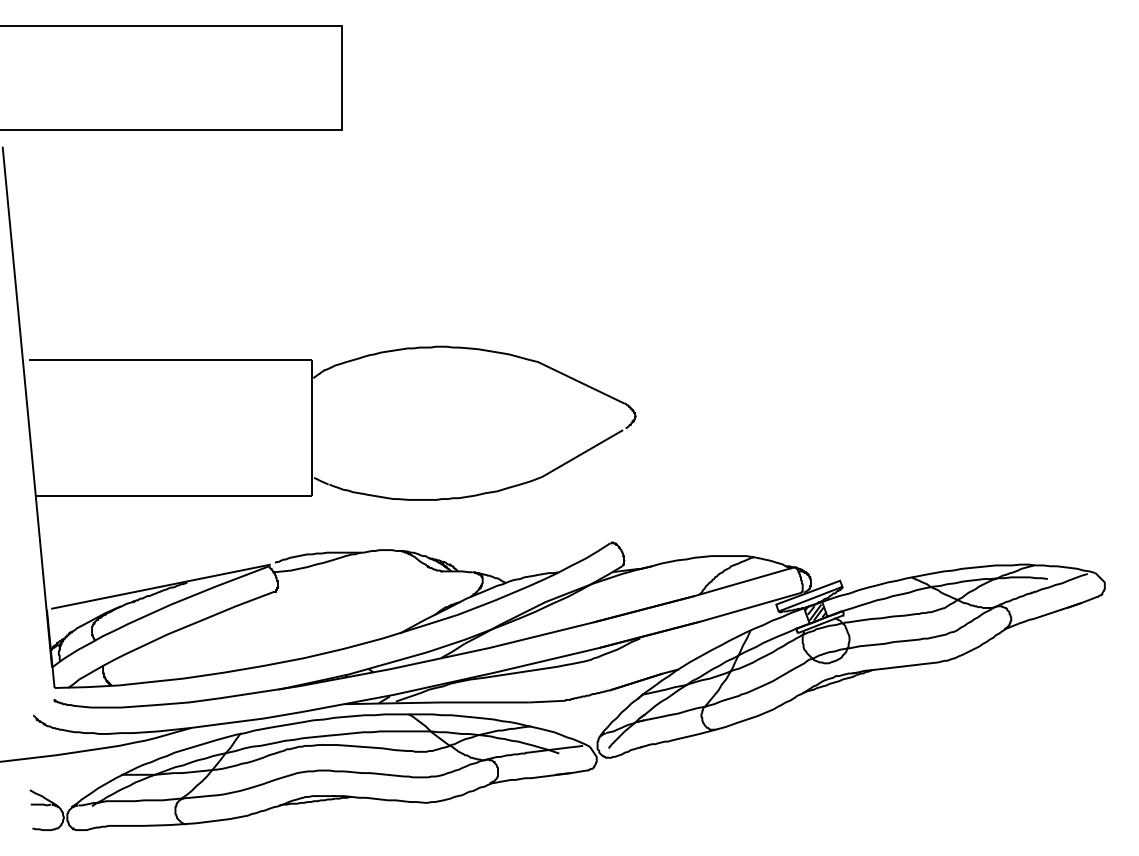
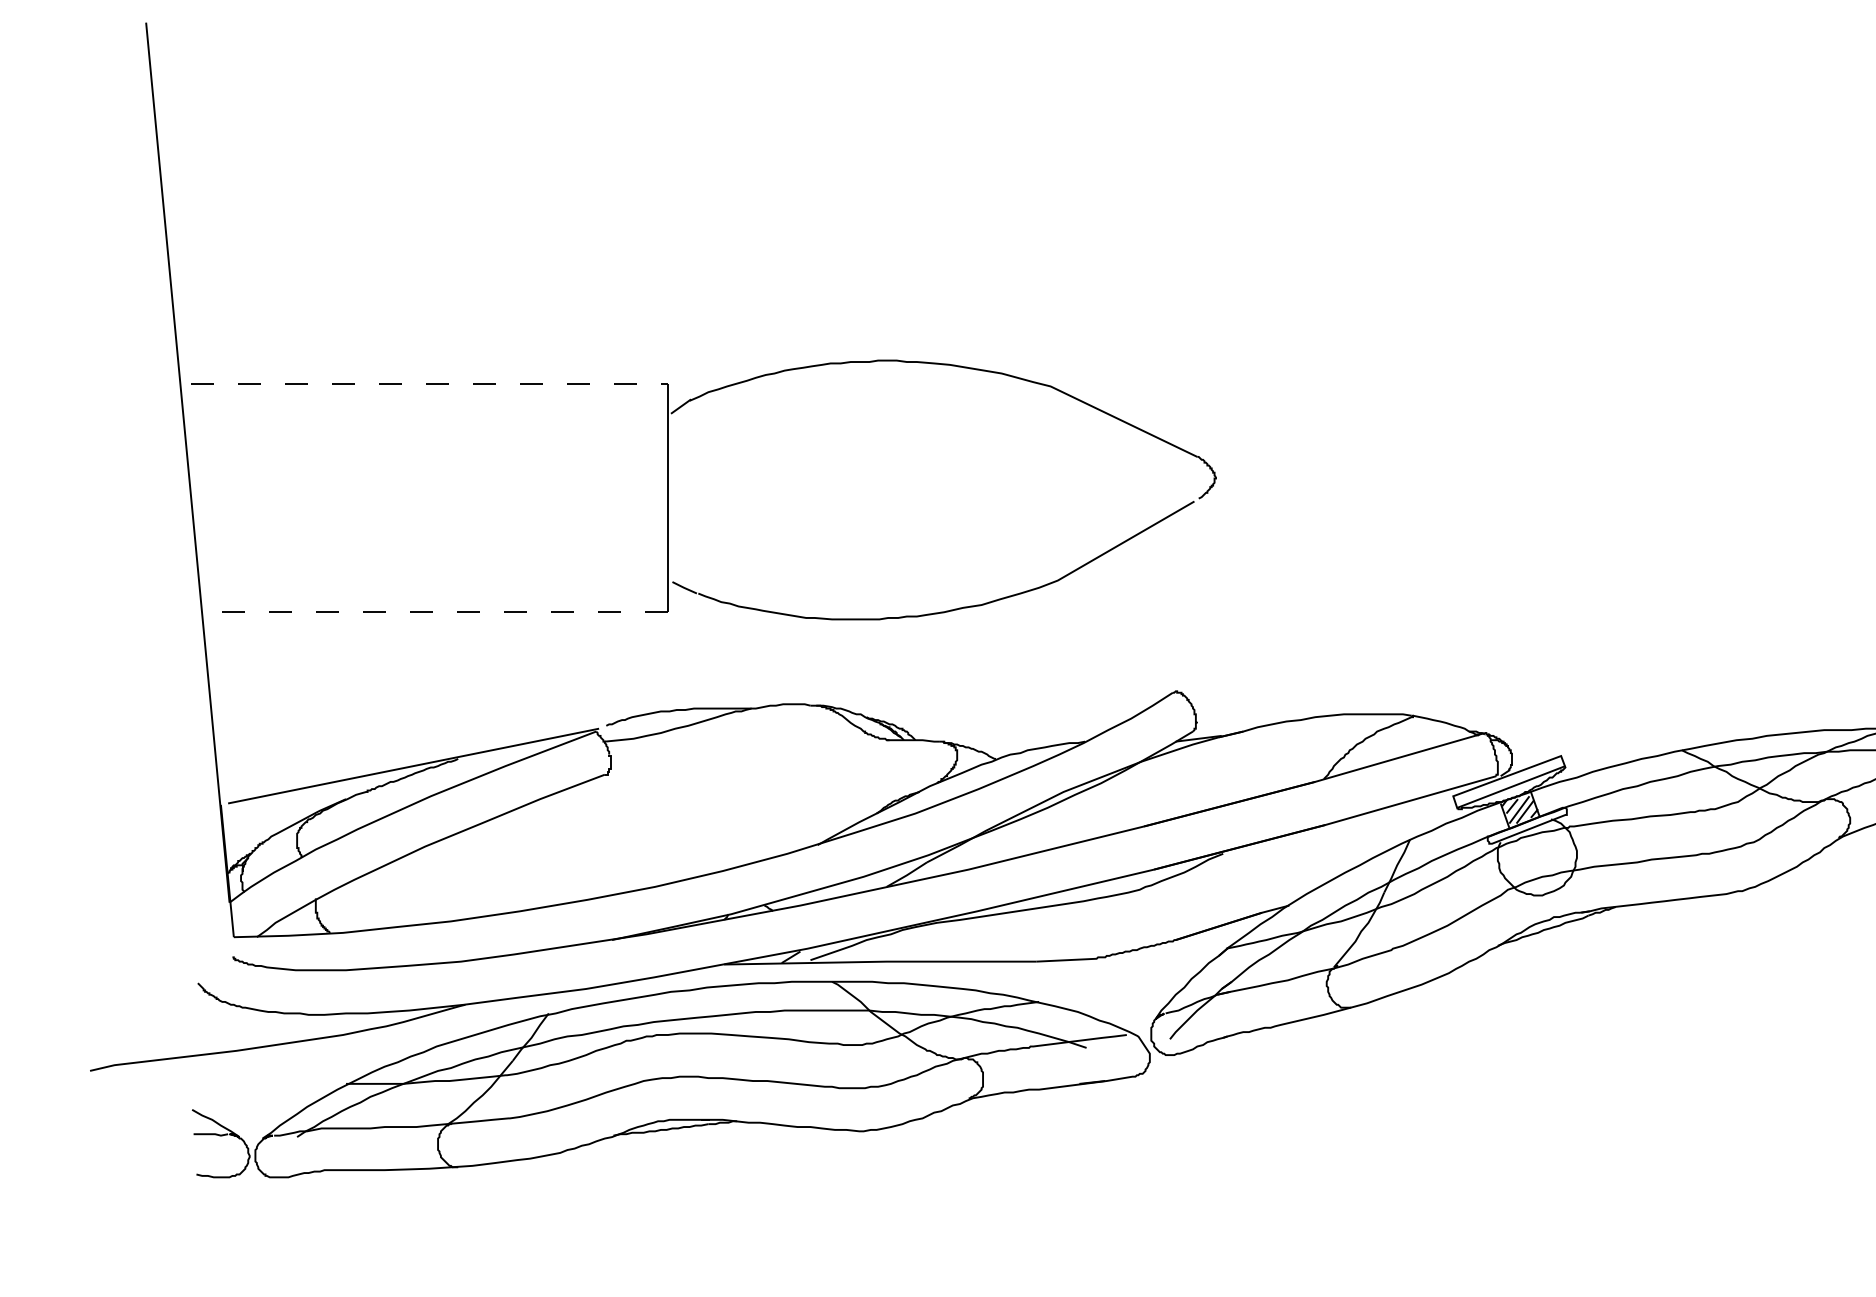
line: (170, 360) -> (429, 383), solid -> dashed
line: (173, 495) -> (434, 611), solid -> dashed

